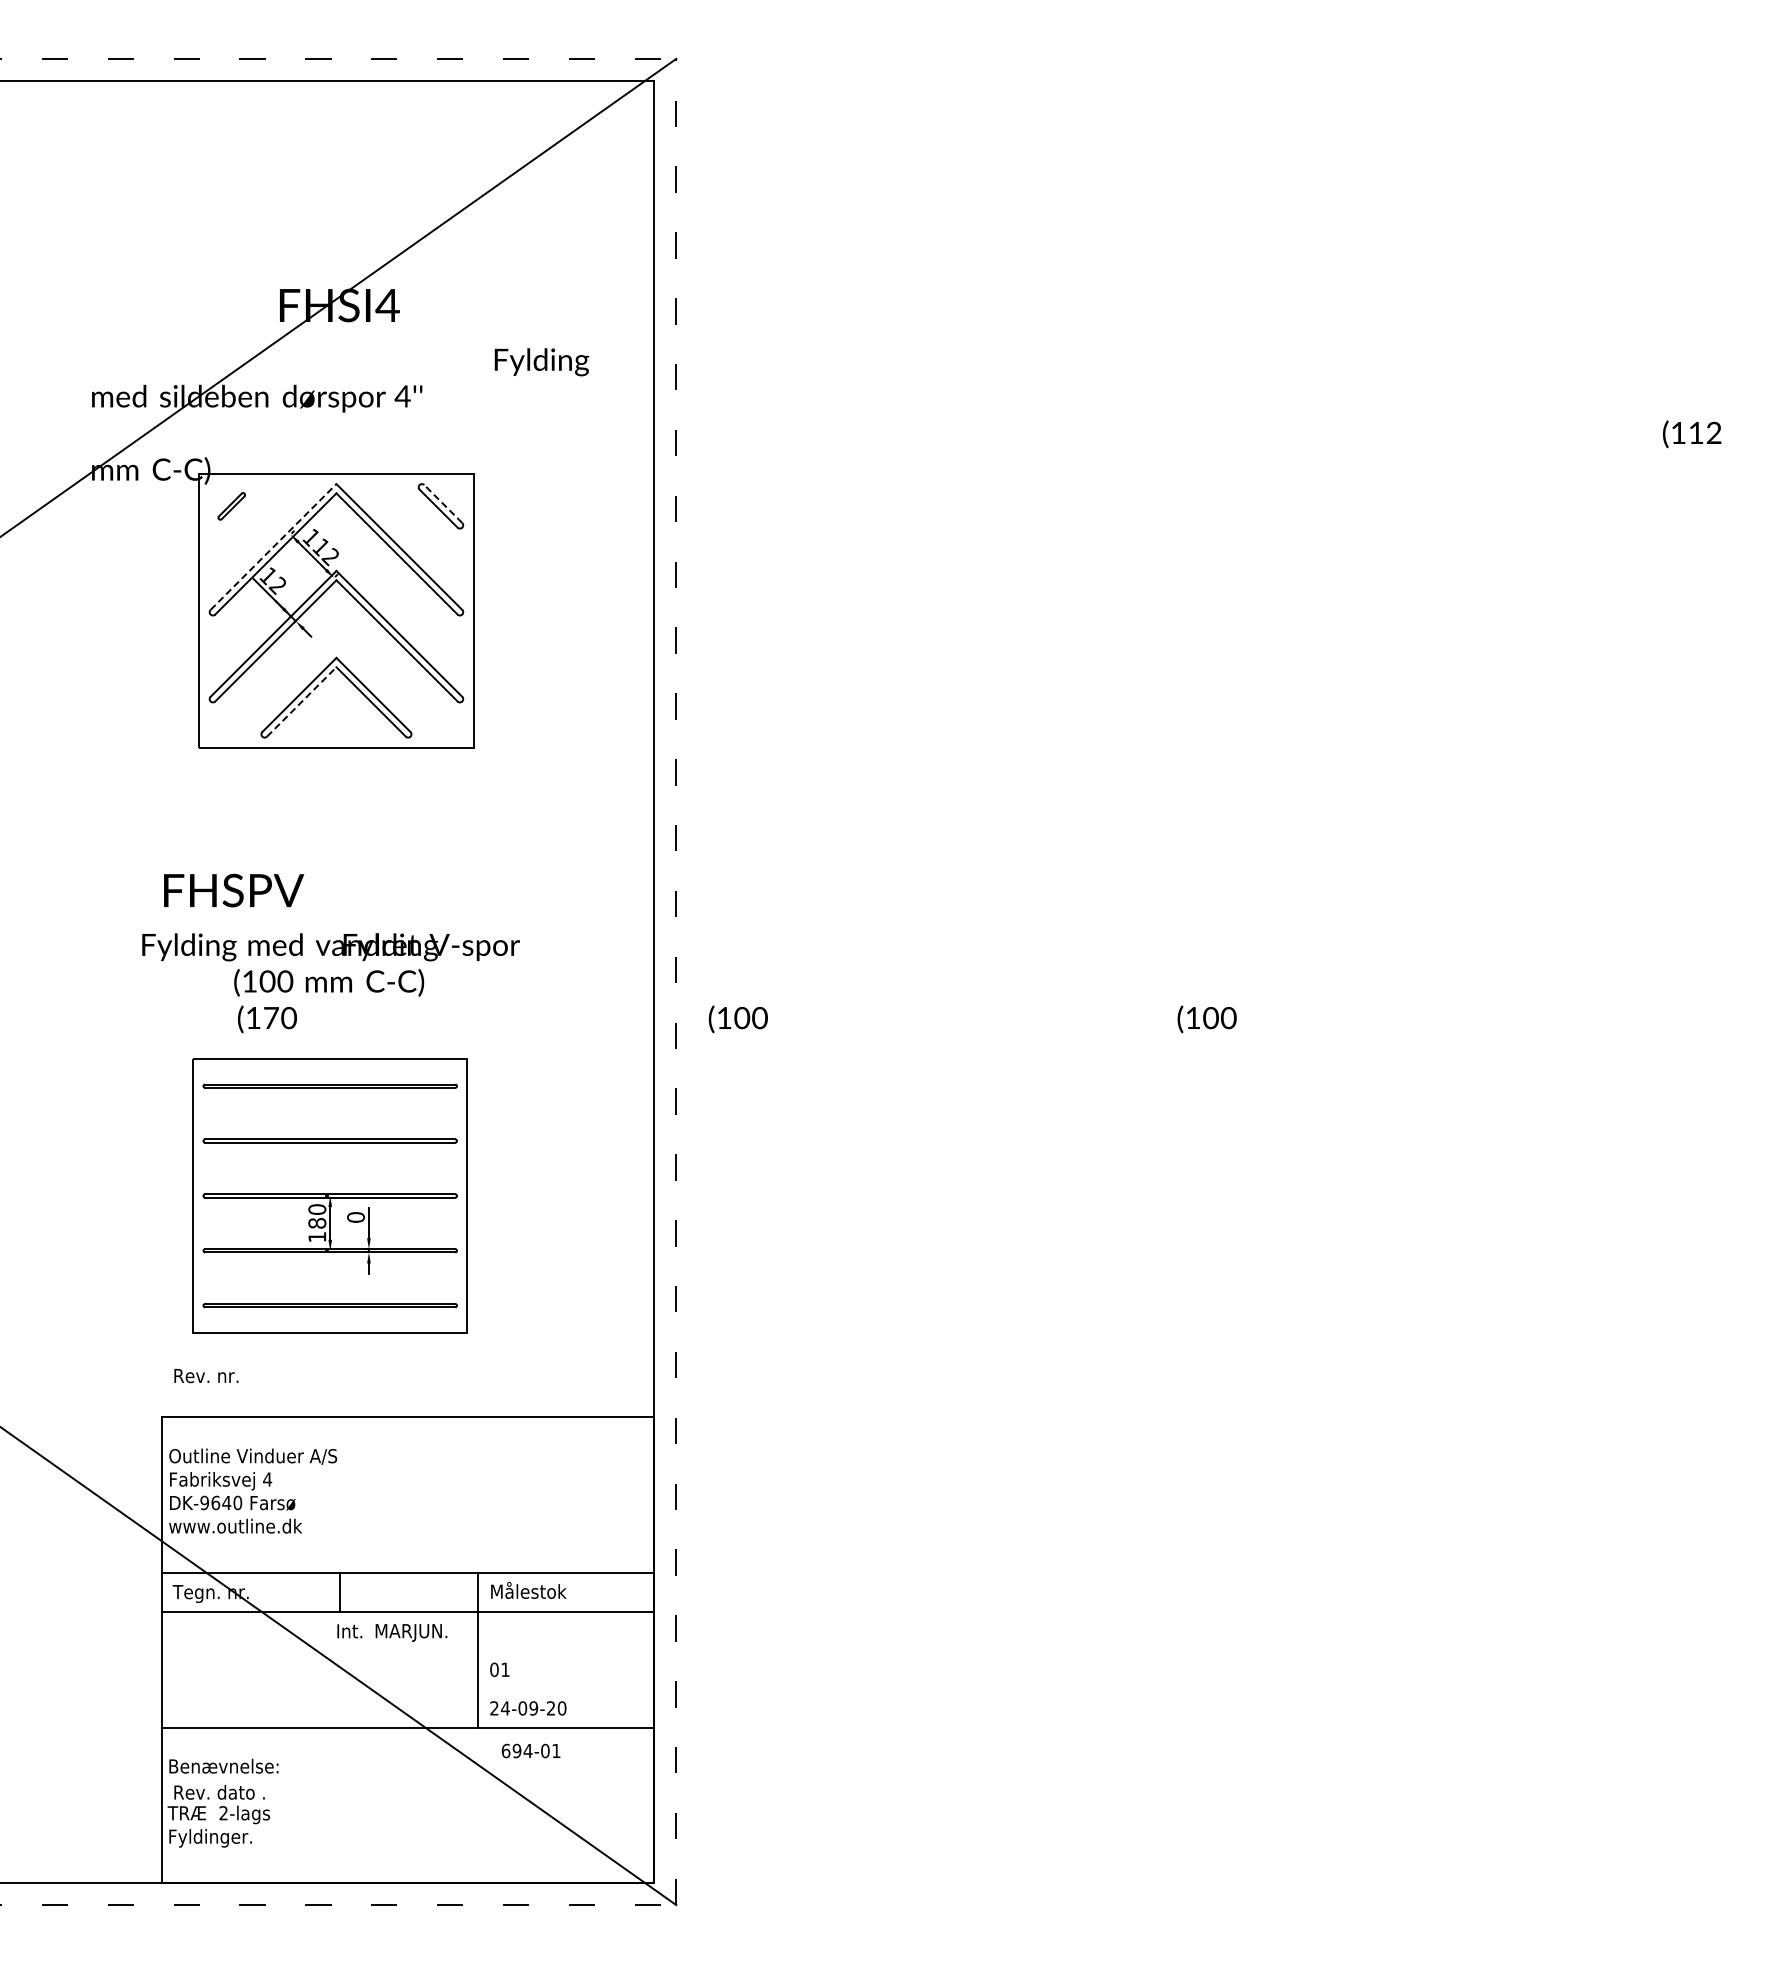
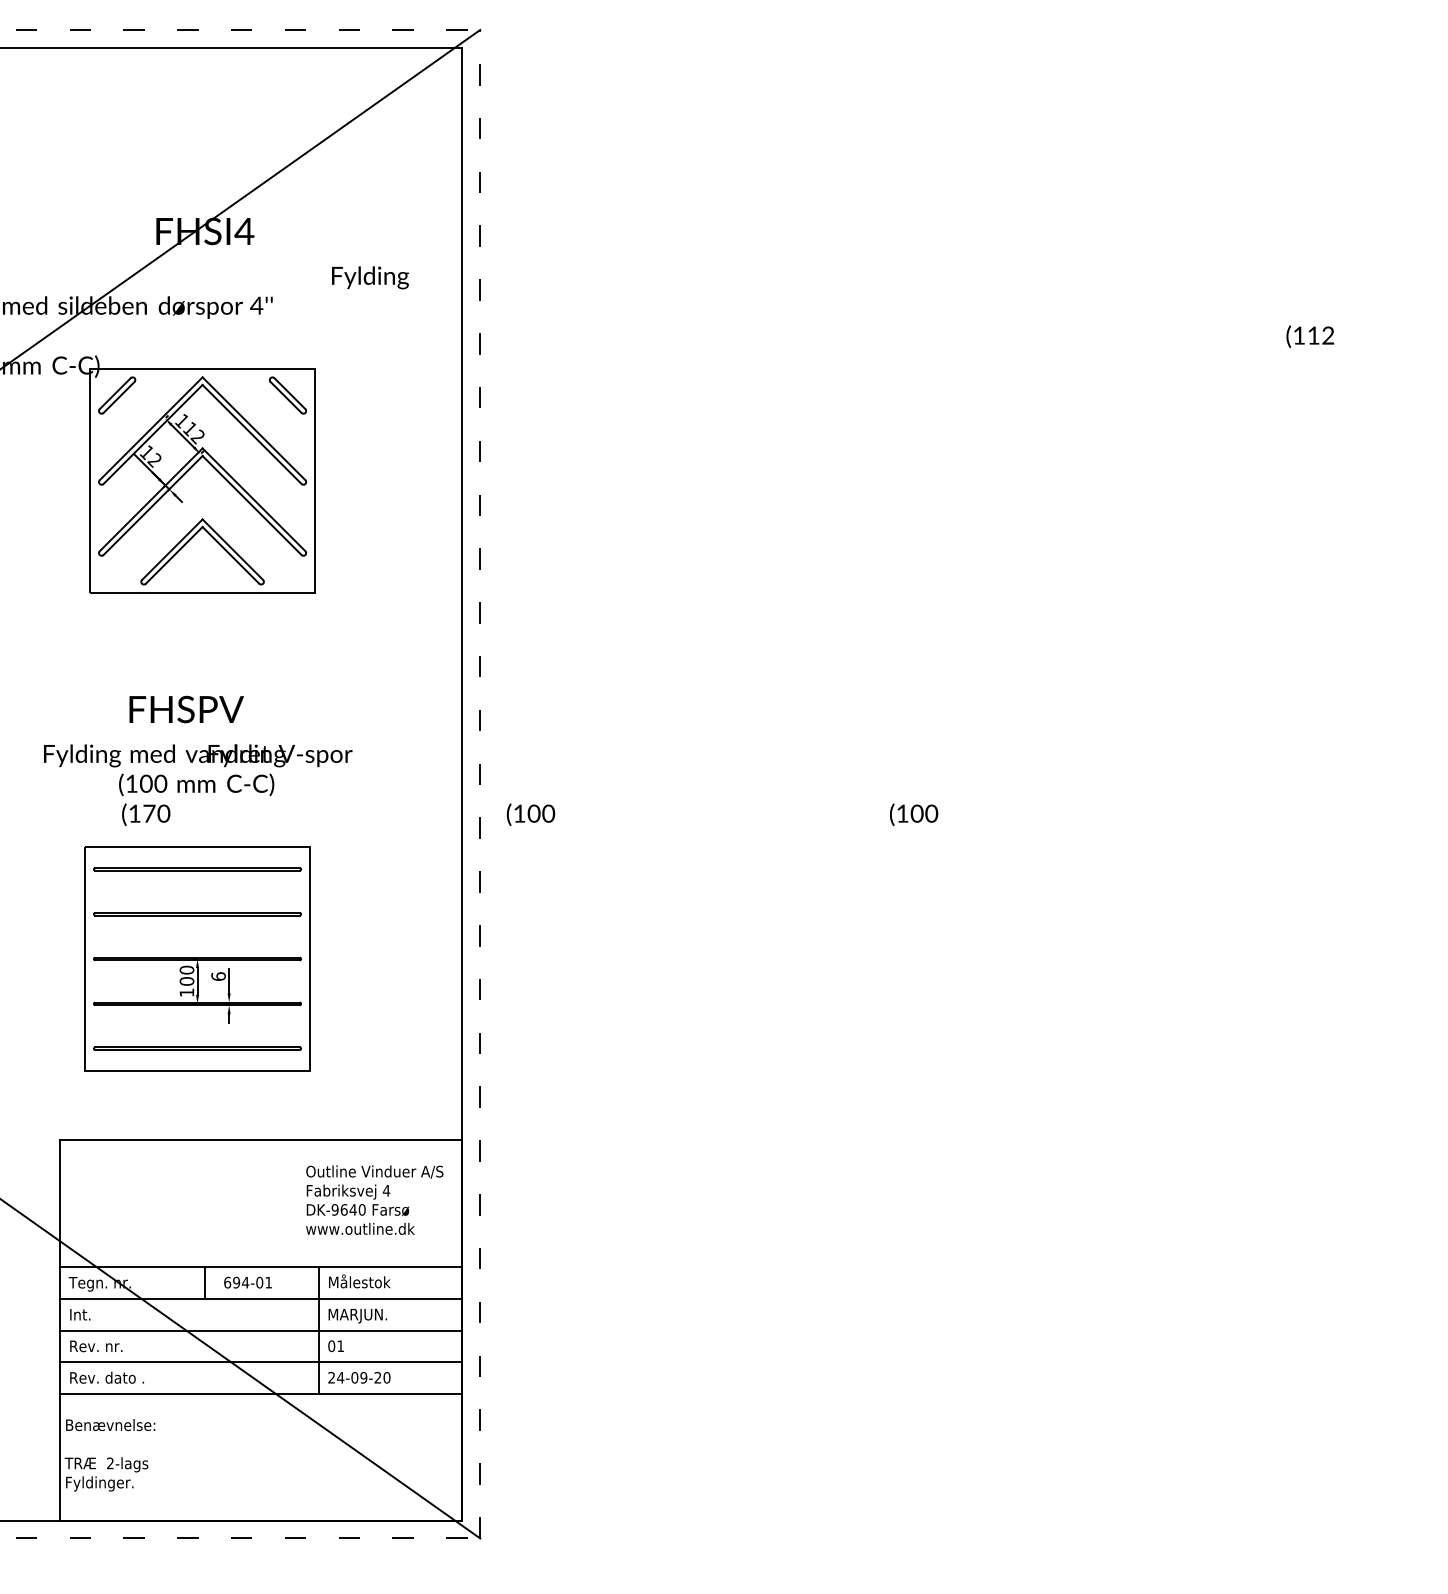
line: (443, 504) -> (290, 394), dashed -> solid
part: (231, 506) -> (116, 395), size x1.67
line: (273, 547) -> (151, 429), dashed -> solid
line: (302, 701) -> (174, 555), dashed -> solid
text: (234, 890) -> (187, 709), moved
text: (355, 1217) -> (218, 976), 0 -> 6
text: (317, 1223) -> (187, 981), 180 -> 100
text: (206, 1376) -> (96, 1346), moved
text: (253, 1490) -> (375, 1199), moved
text: (349, 1631) -> (80, 1314), moved
text: (411, 1632) -> (357, 1315), moved
line: (408, 1650) -> (261, 1330), added
line: (408, 1689) -> (261, 1362), added
text: (530, 1750) -> (247, 1282), moved
text: (219, 1792) -> (107, 1377), moved

